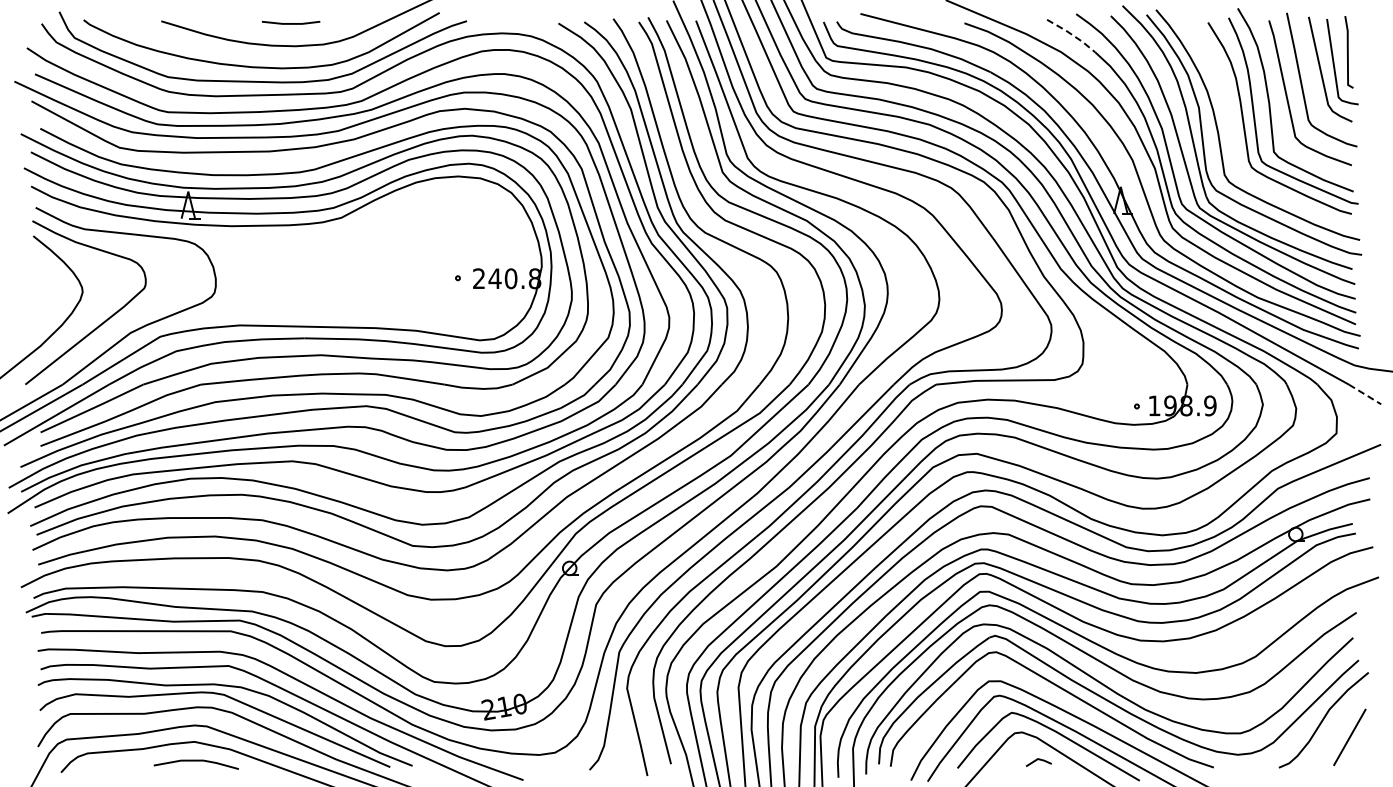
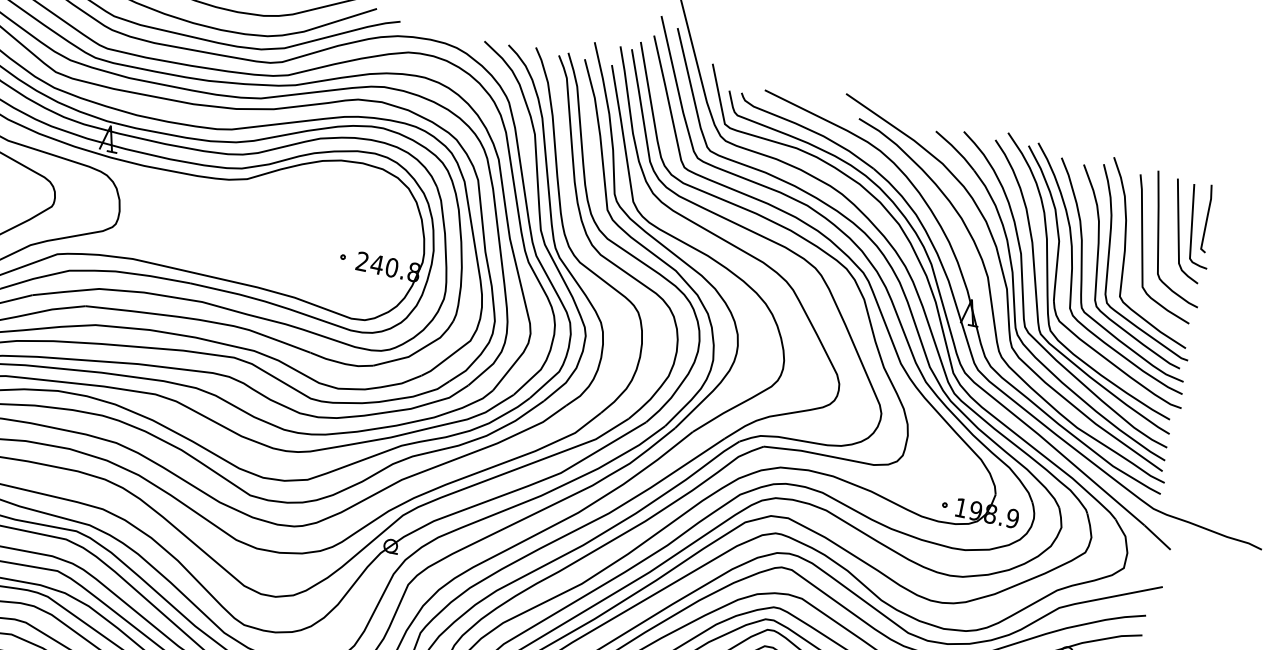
line: (1071, 34) -> (955, 149), dashed -> solid
curve: (1229, 131) -> (1082, 269), added
line: (1365, 394) -> (1158, 537), dashed -> solid

